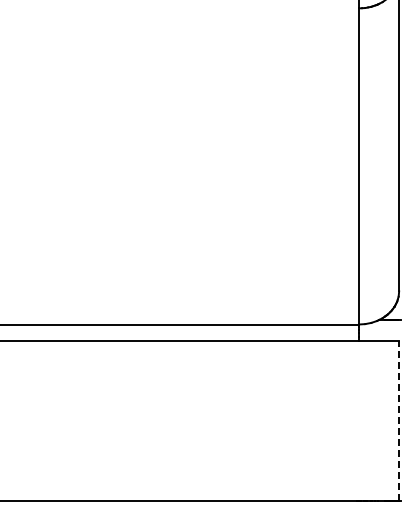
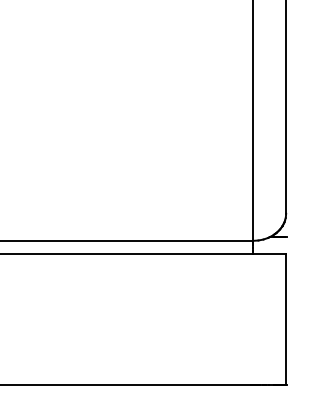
line: (399, 420) -> (286, 319), dashed -> solid

